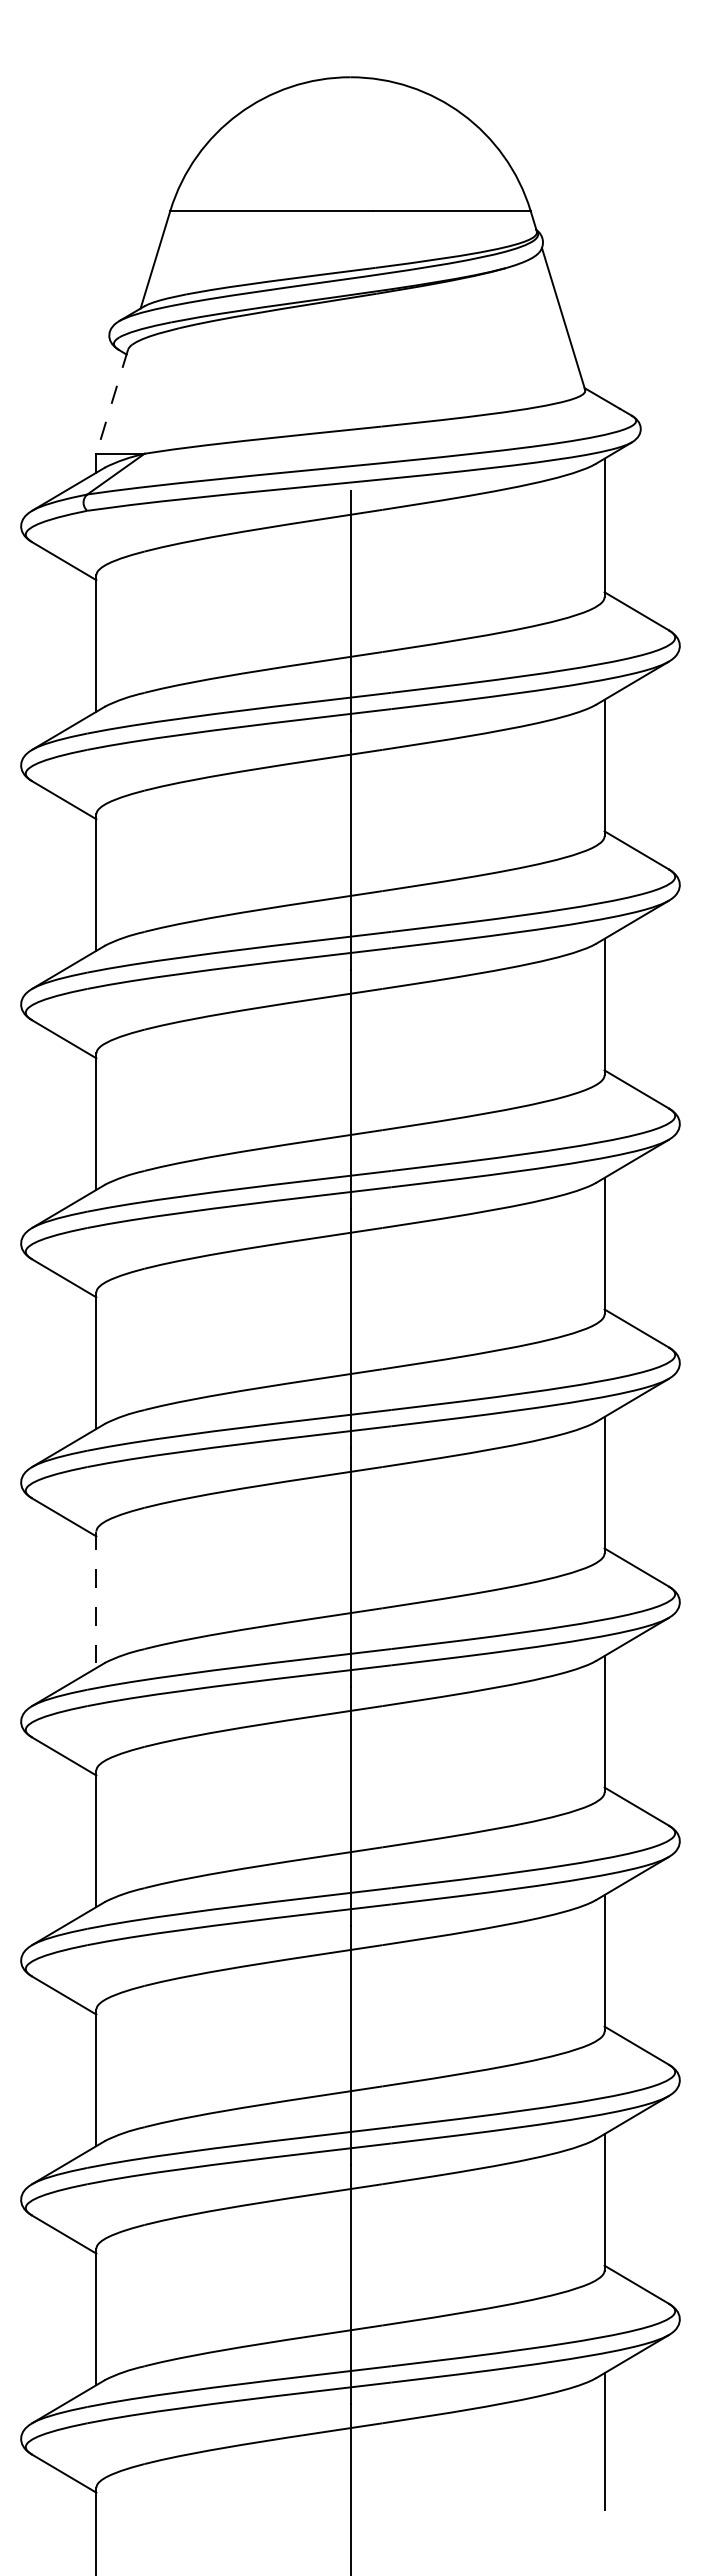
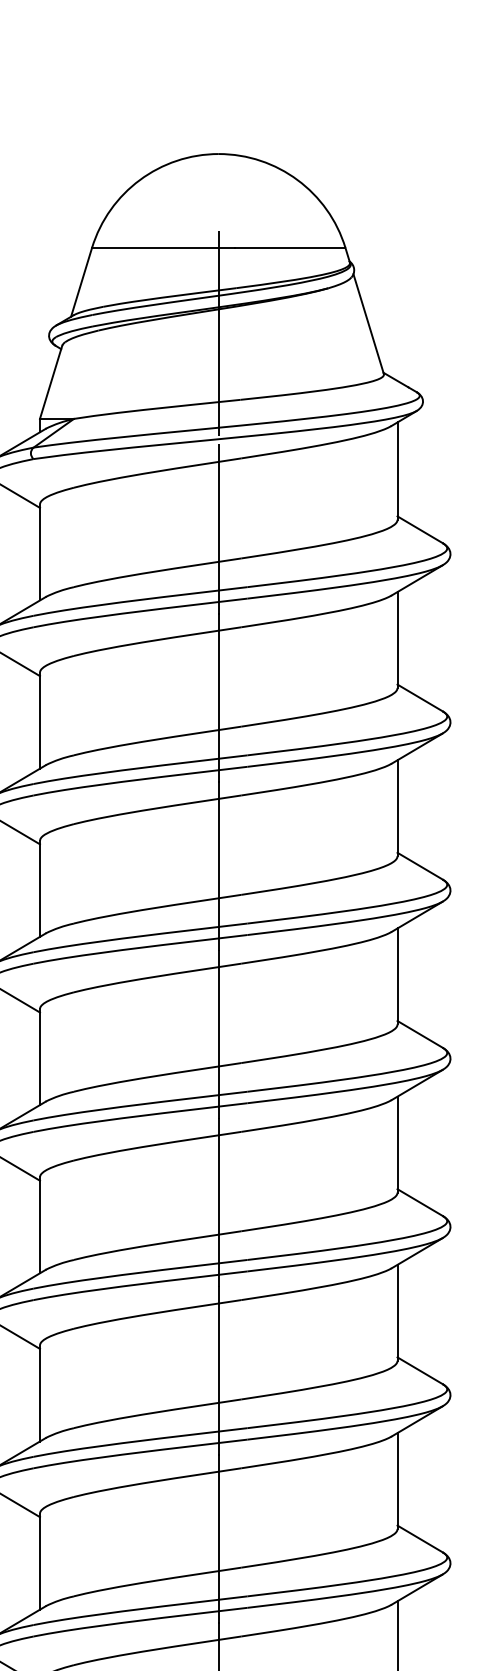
line: (350, 332) -> (218, 333), added
line: (112, 402) -> (51, 382), dashed -> solid
line: (96, 1600) -> (40, 1225), dashed -> solid

